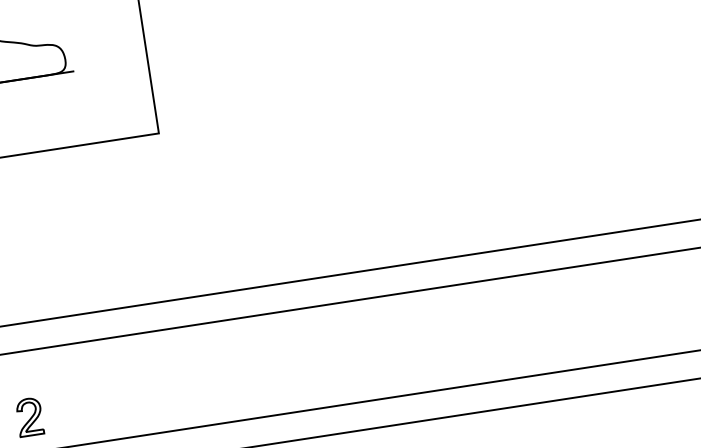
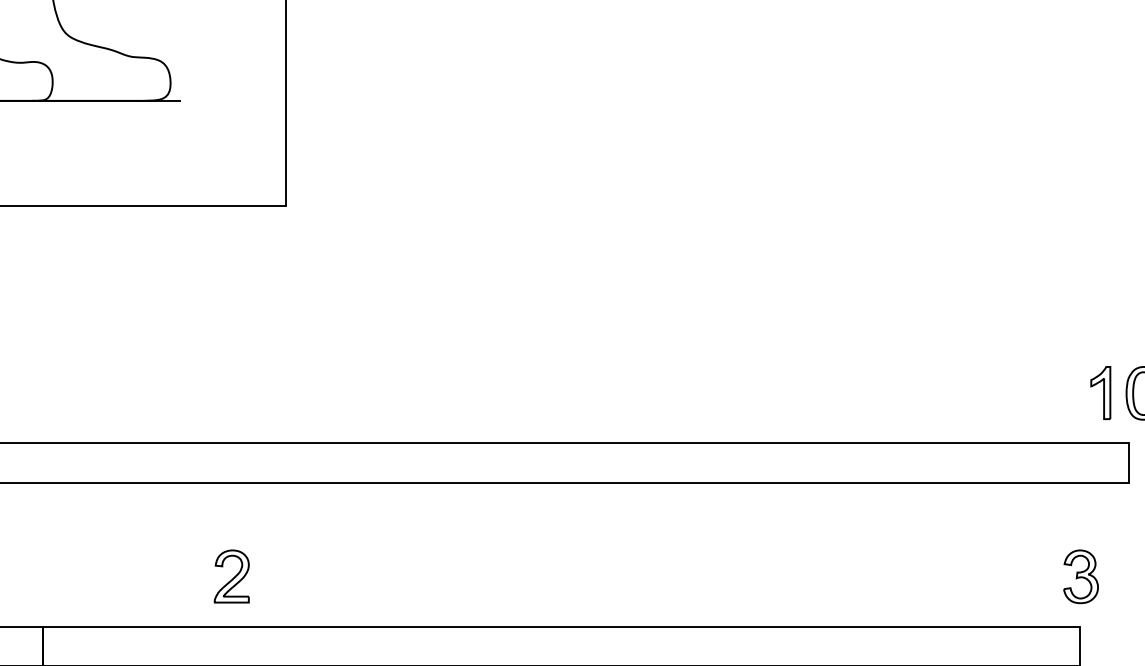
part: (29, 417) -> (231, 576), moved

